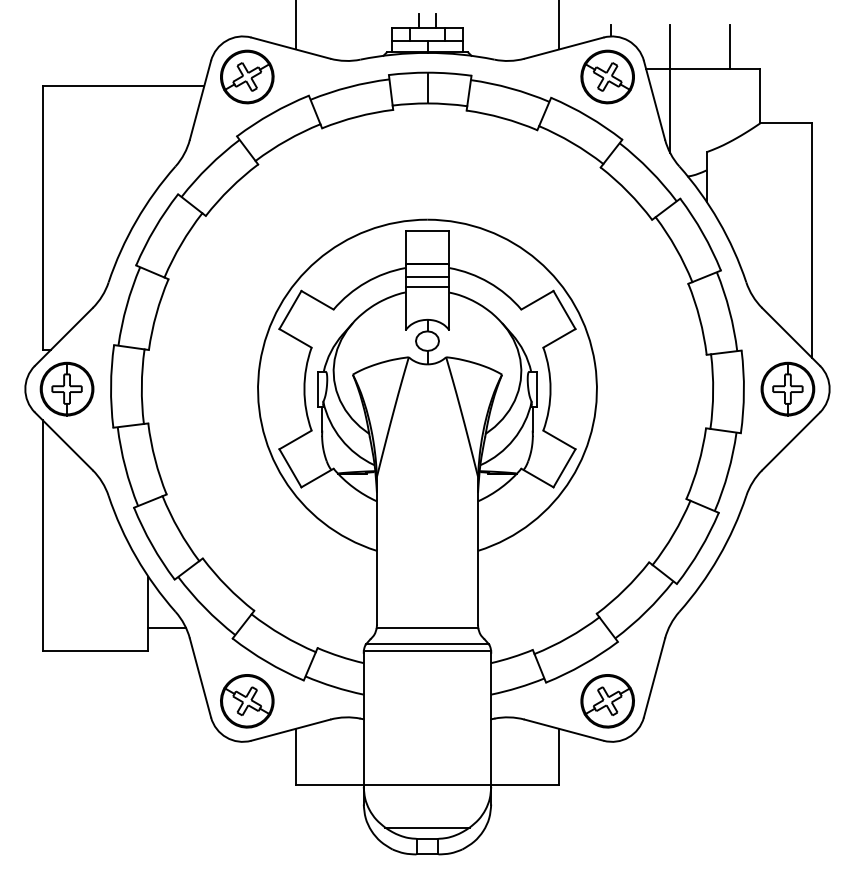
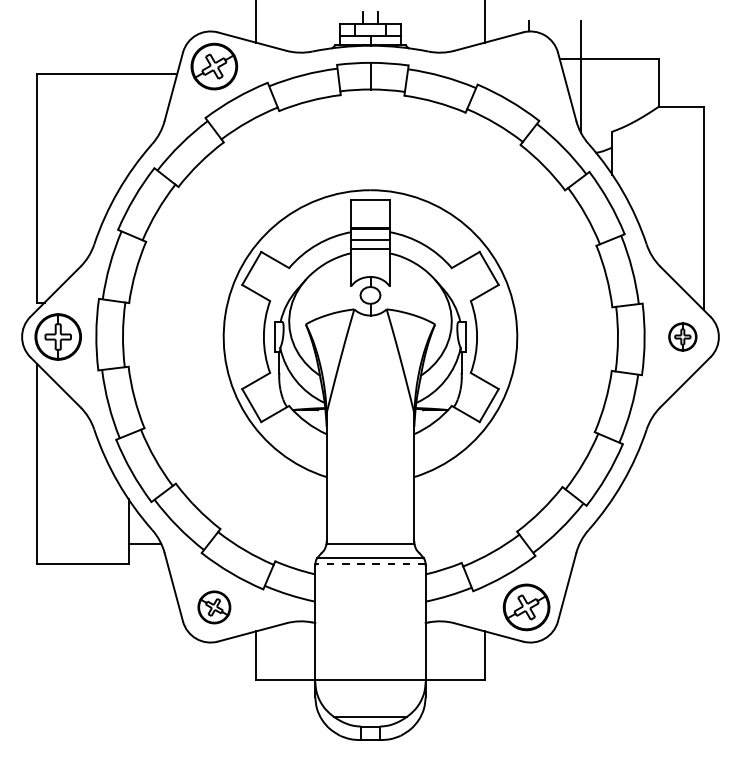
line: (729, 46) -> (632, 40), removed
part: (607, 76) -> (526, 66), removed
part: (787, 388) -> (682, 336), size x0.6
line: (427, 651) -> (370, 564), solid -> dashed
part: (247, 701) -> (214, 607), size x0.7

